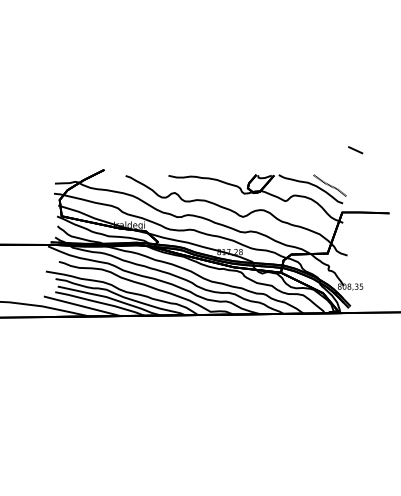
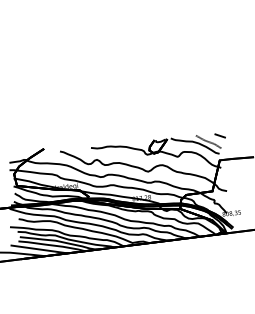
line: (355, 150) -> (220, 136), moved

